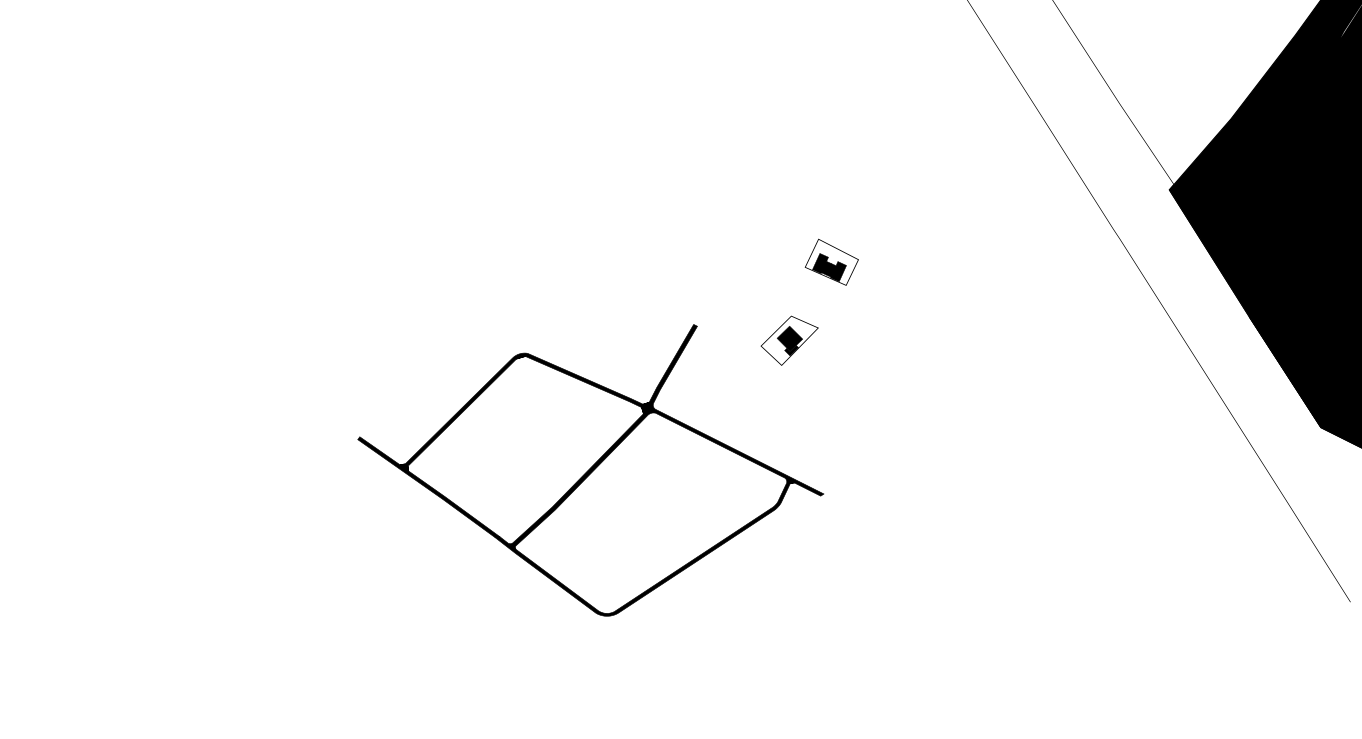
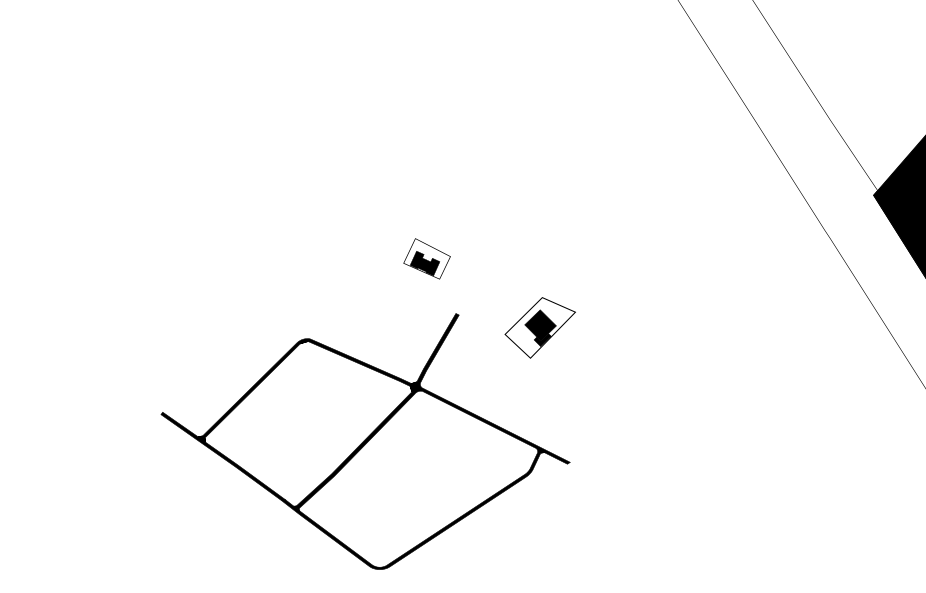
part: (831, 261) -> (426, 258), moved
part: (789, 340) -> (540, 327), size x1.4

